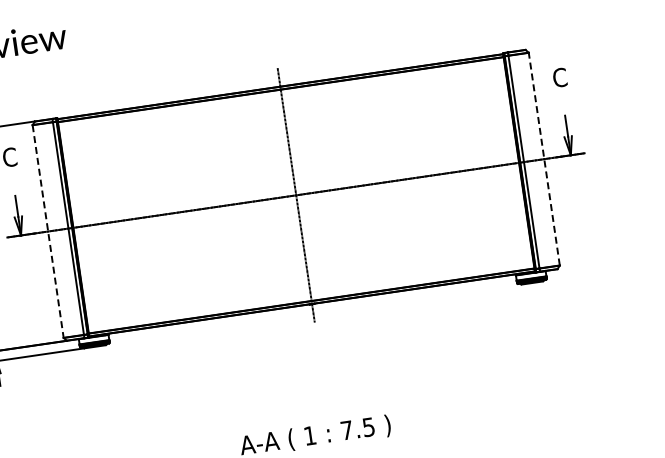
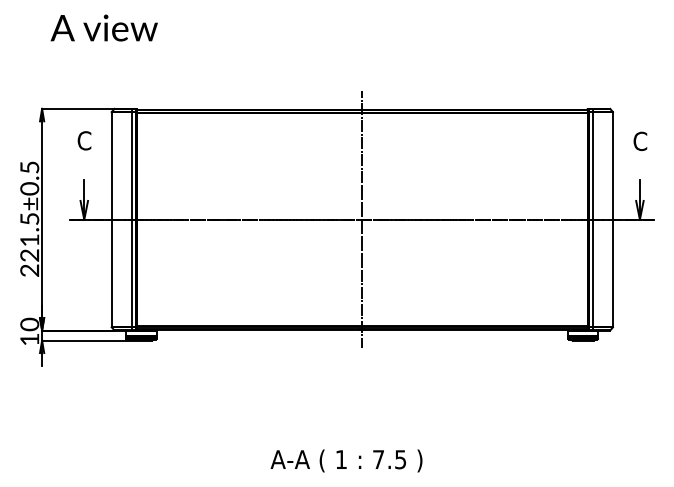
line: (544, 158) -> (613, 219), dashed -> solid
line: (48, 232) -> (111, 220), dashed -> solid

